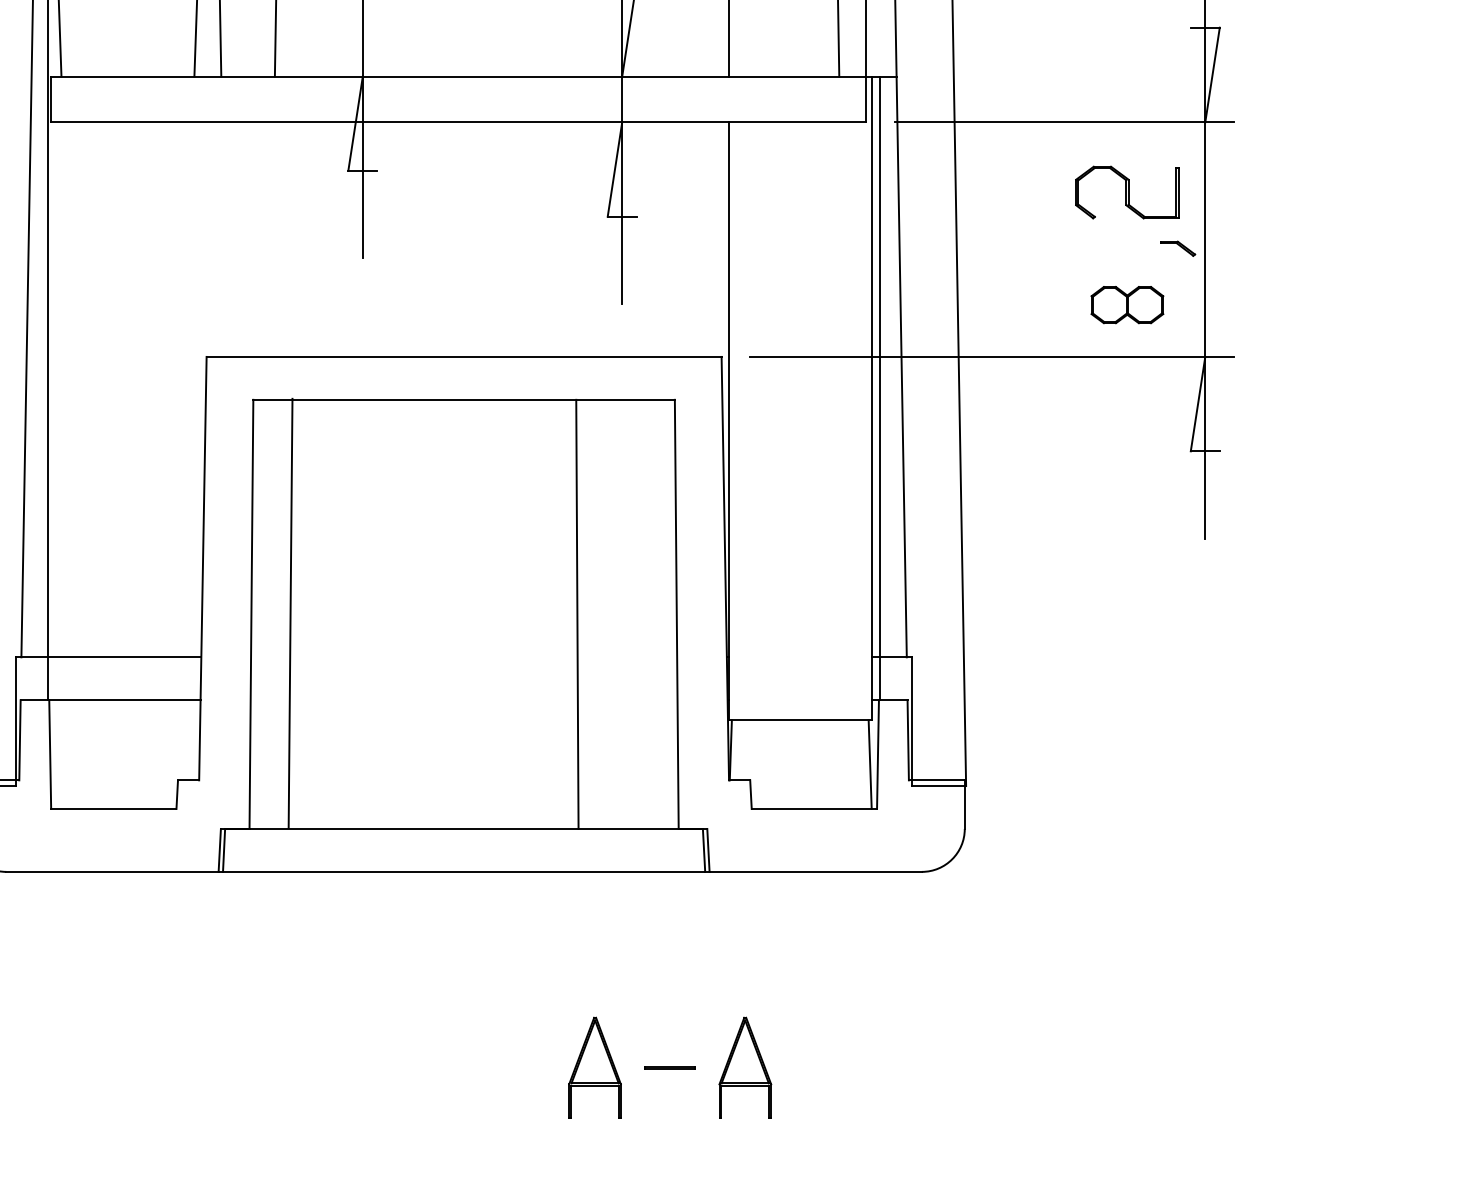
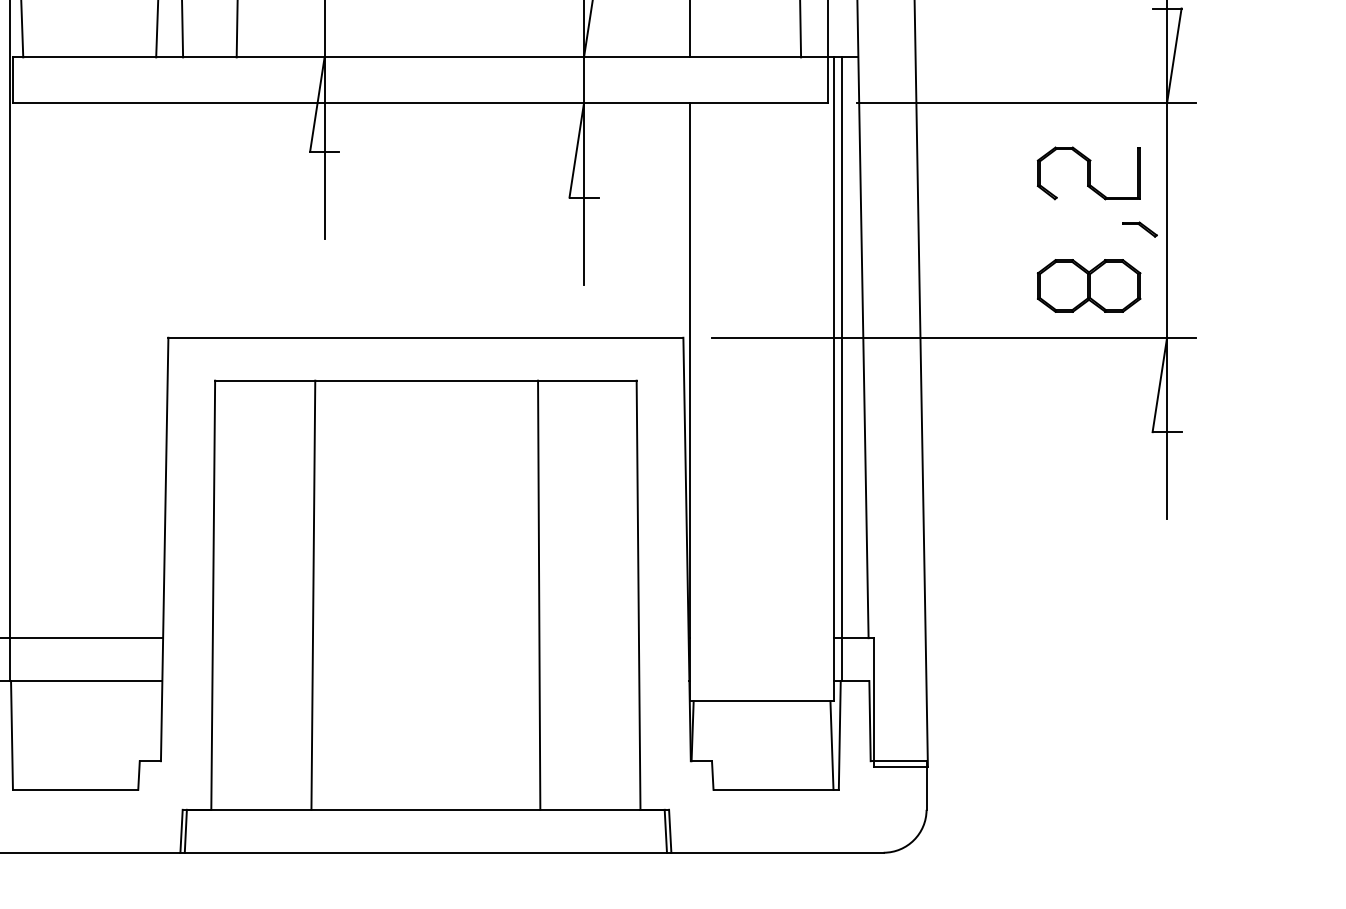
part: (1127, 304) -> (1089, 285), size x1.43
line: (290, 612) -> (313, 594), moved

